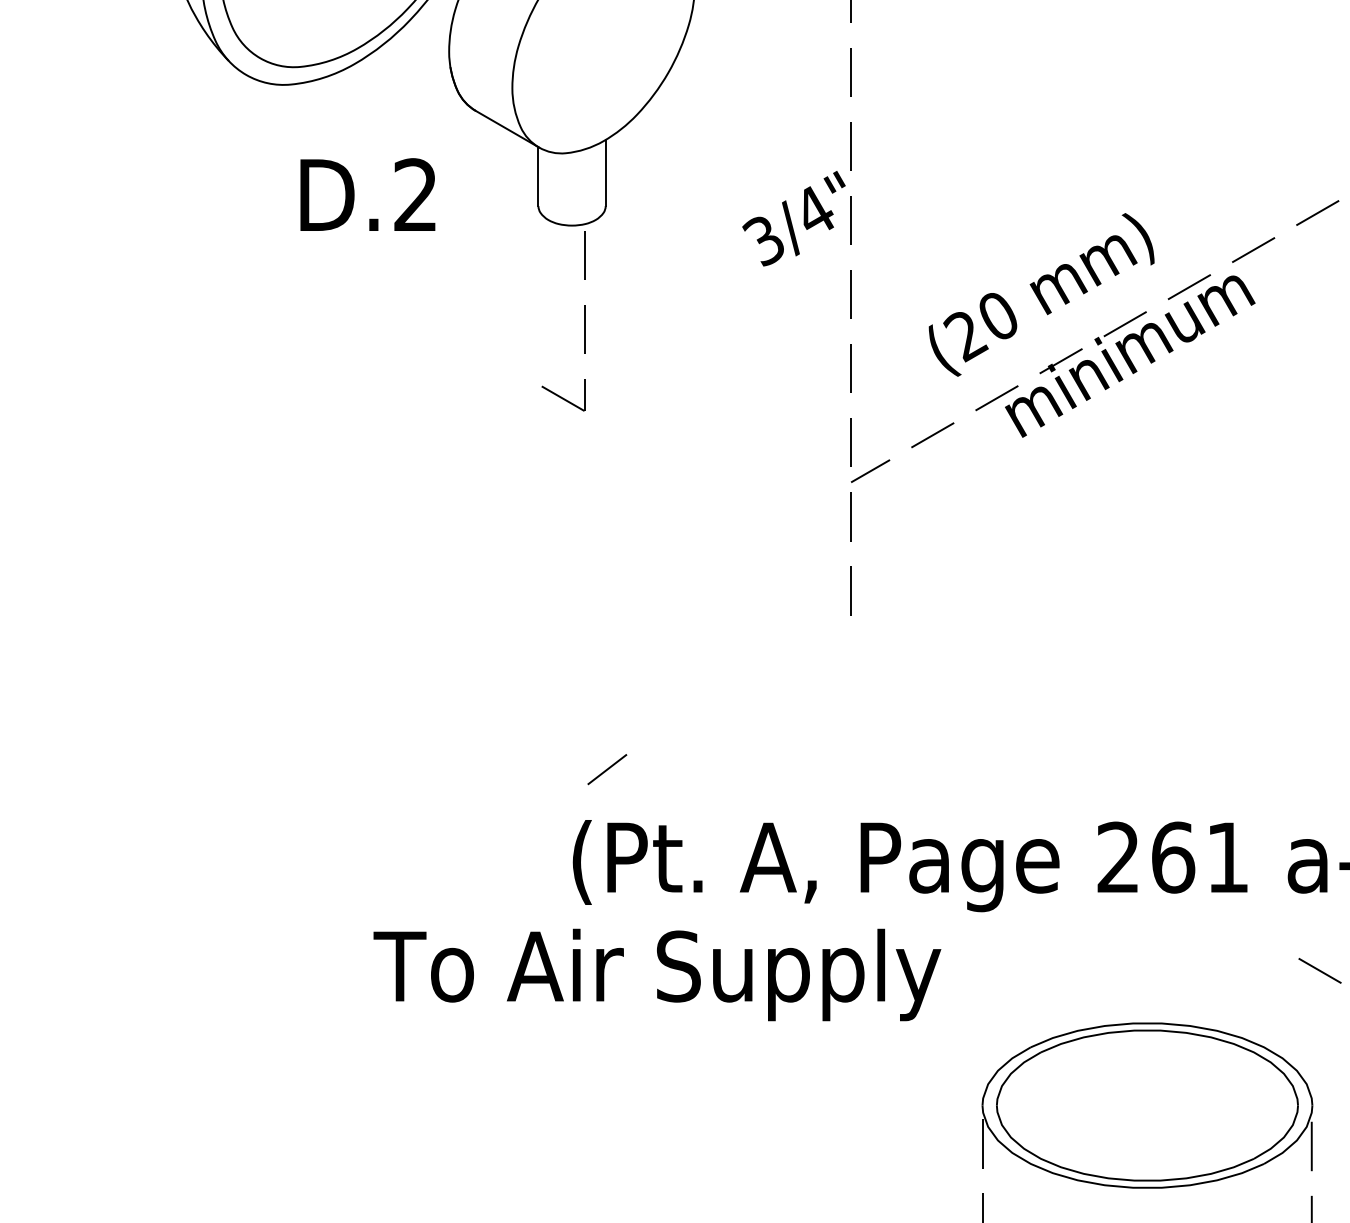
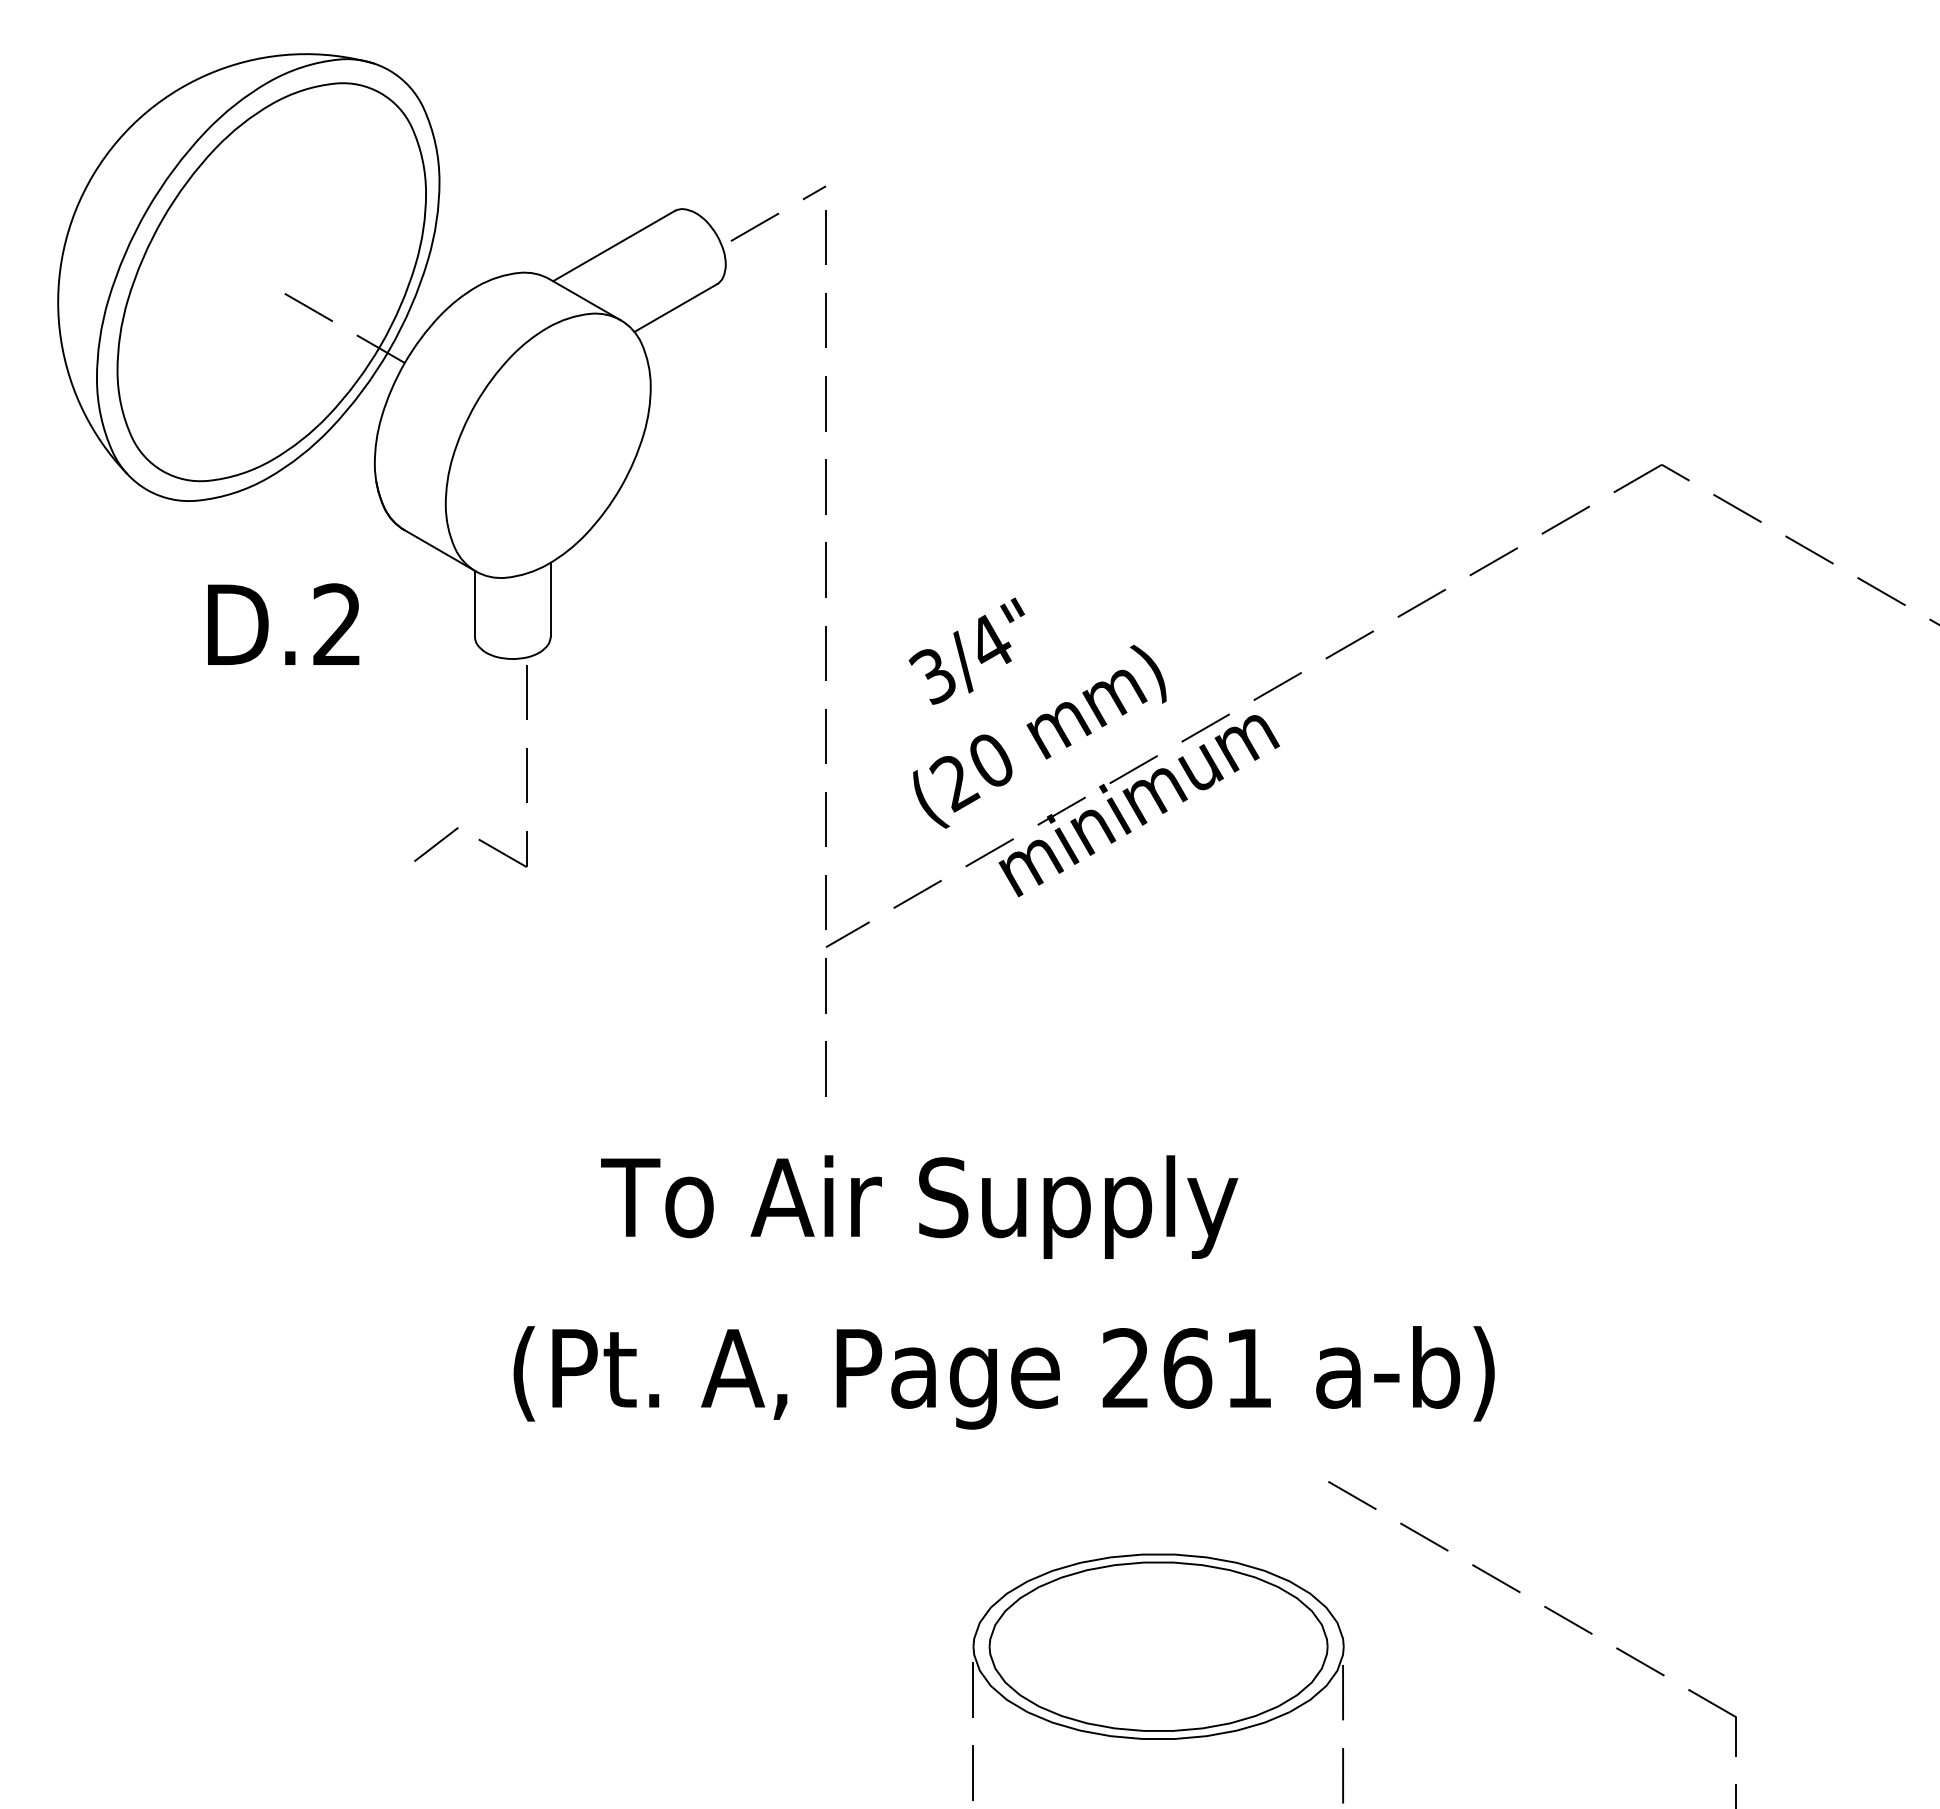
text: (793, 218) -> (966, 650), moved
line: (607, 769) -> (436, 844), moved
text: (657, 974) -> (919, 1206), moved

